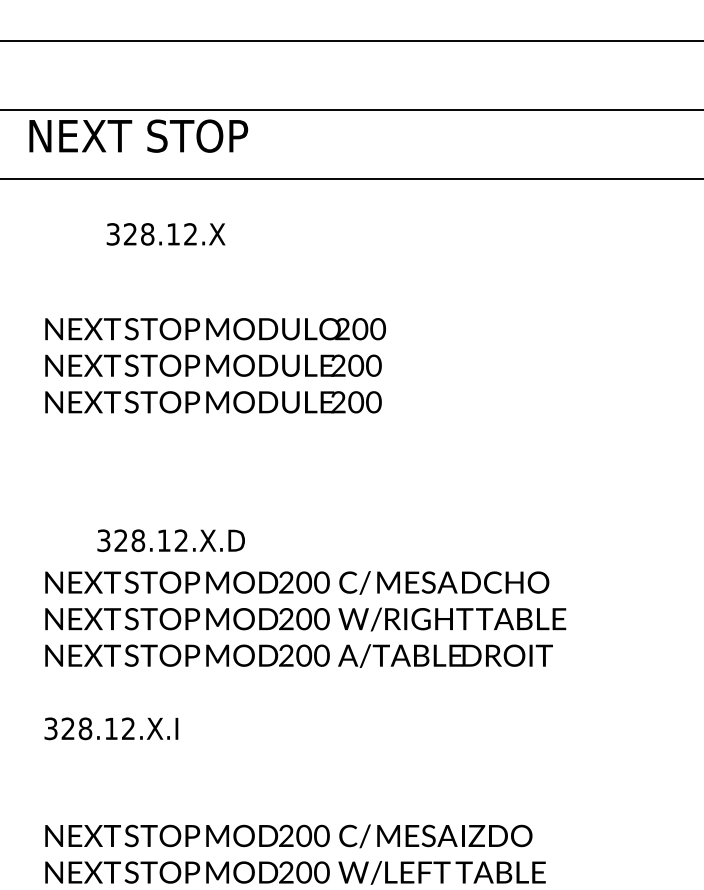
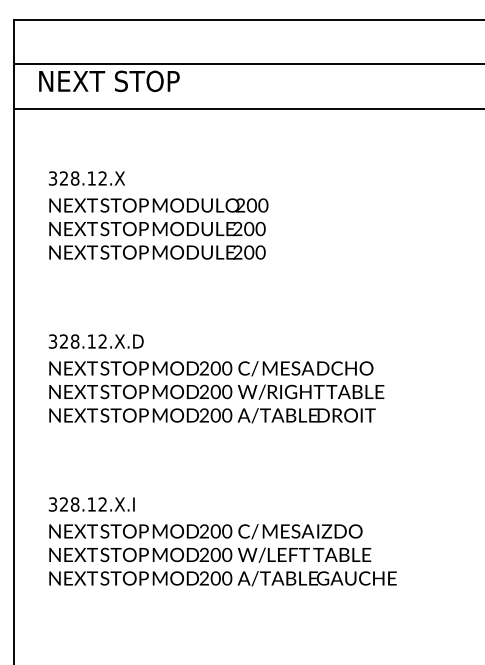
text: (165, 234) -> (86, 178), moved
text: (169, 540) -> (95, 341), moved
text: (110, 728) -> (91, 504), moved

